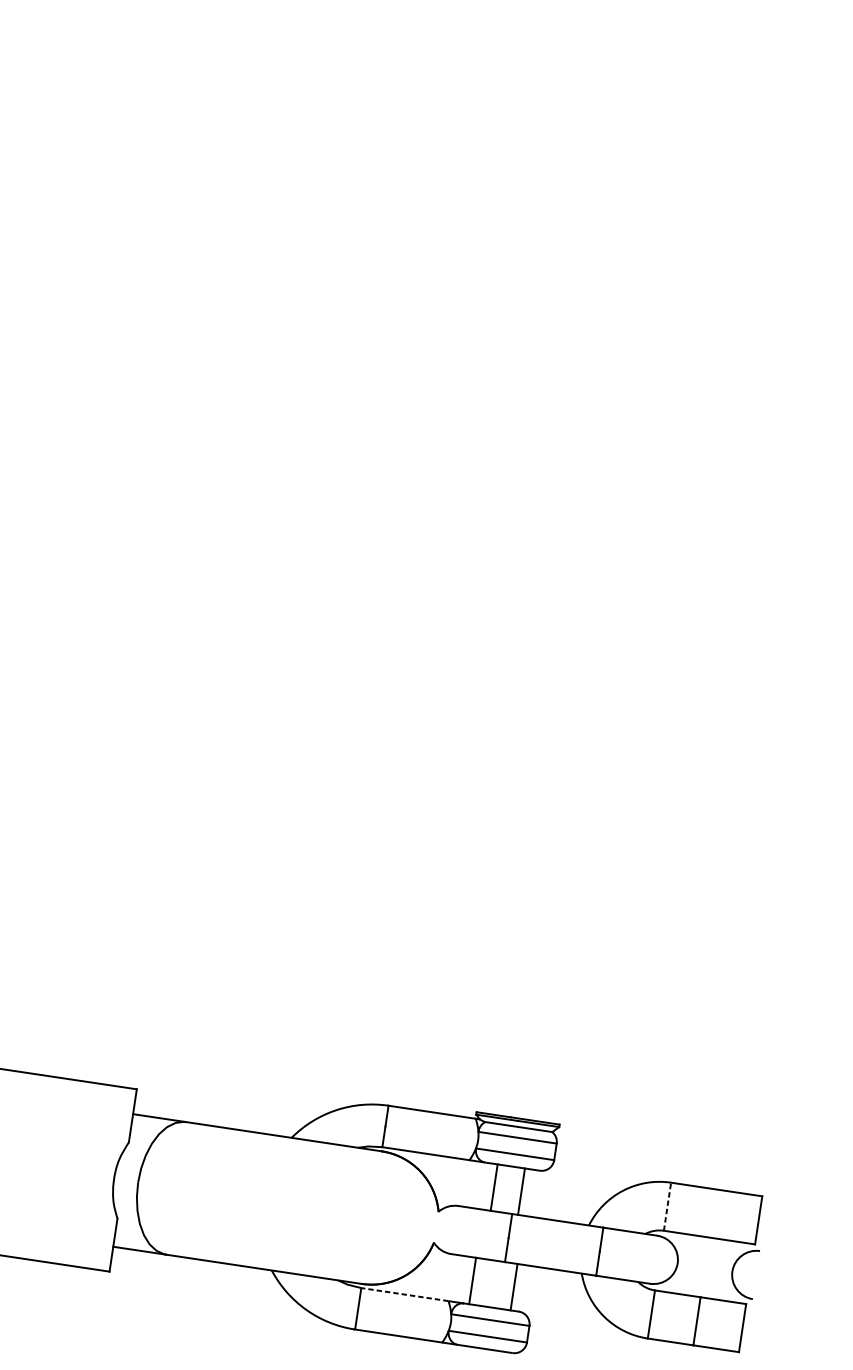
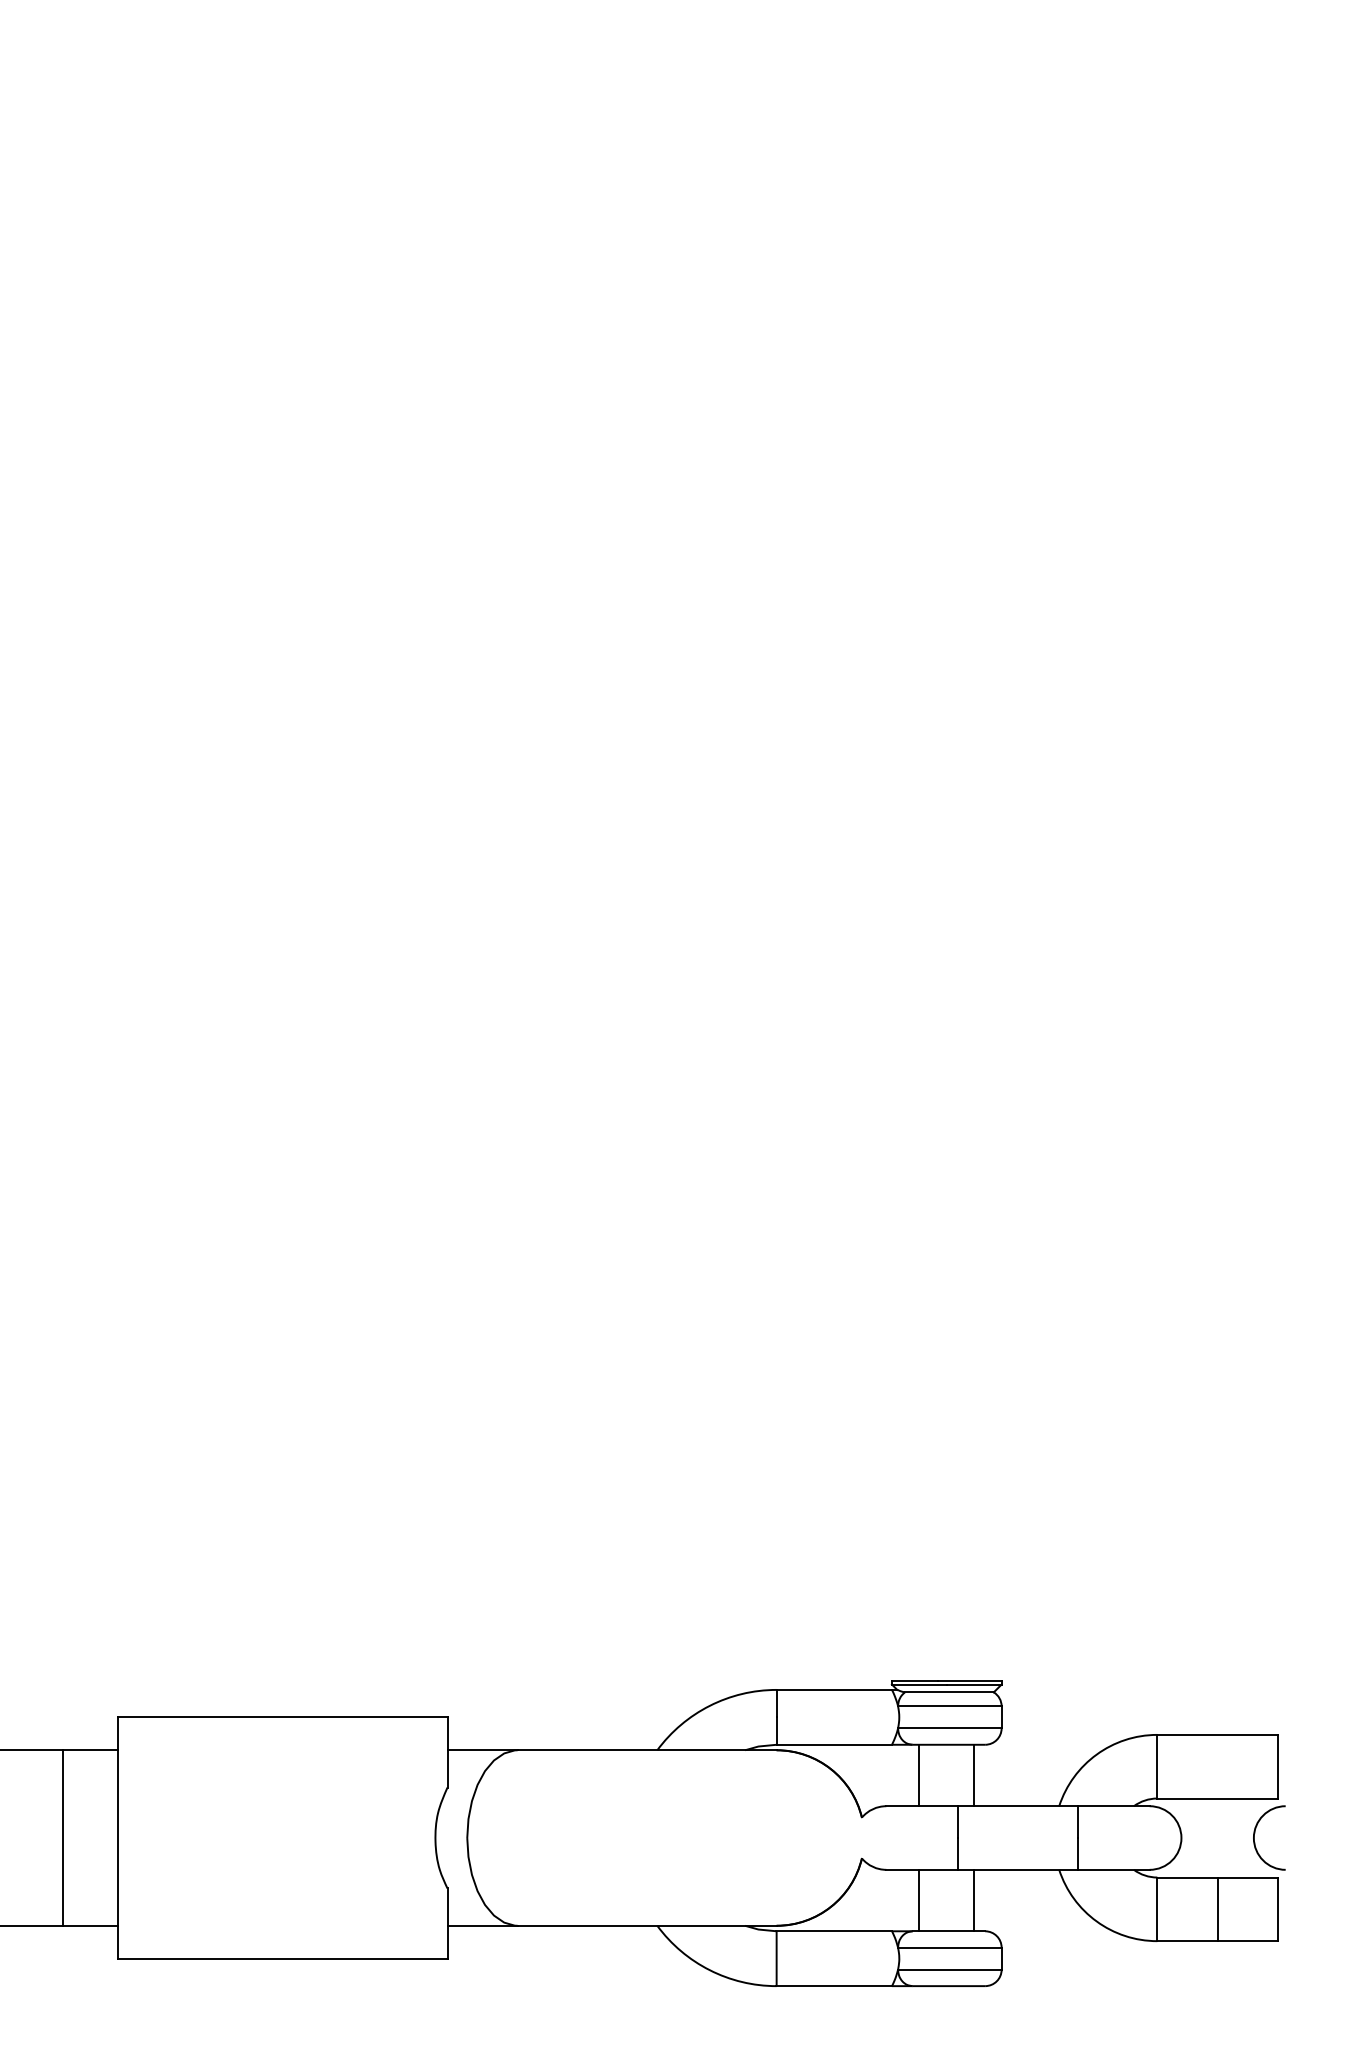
line: (494, 1187) -> (974, 1775), moved
line: (521, 1191) -> (919, 1775), moved
line: (667, 1206) -> (1157, 1766), dashed -> solid
line: (404, 1294) -> (833, 1931), dashed -> solid

